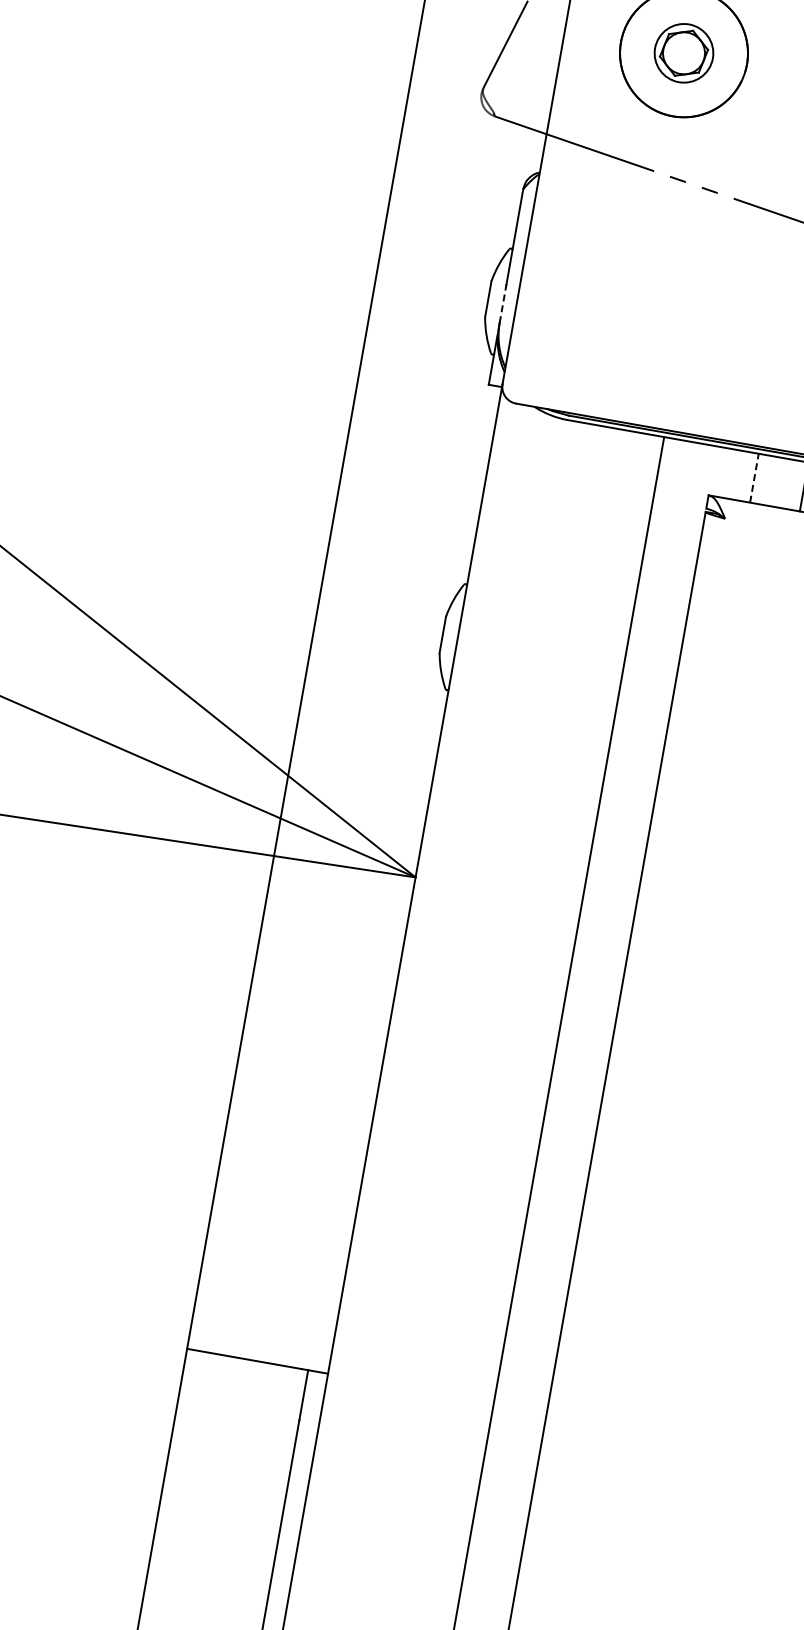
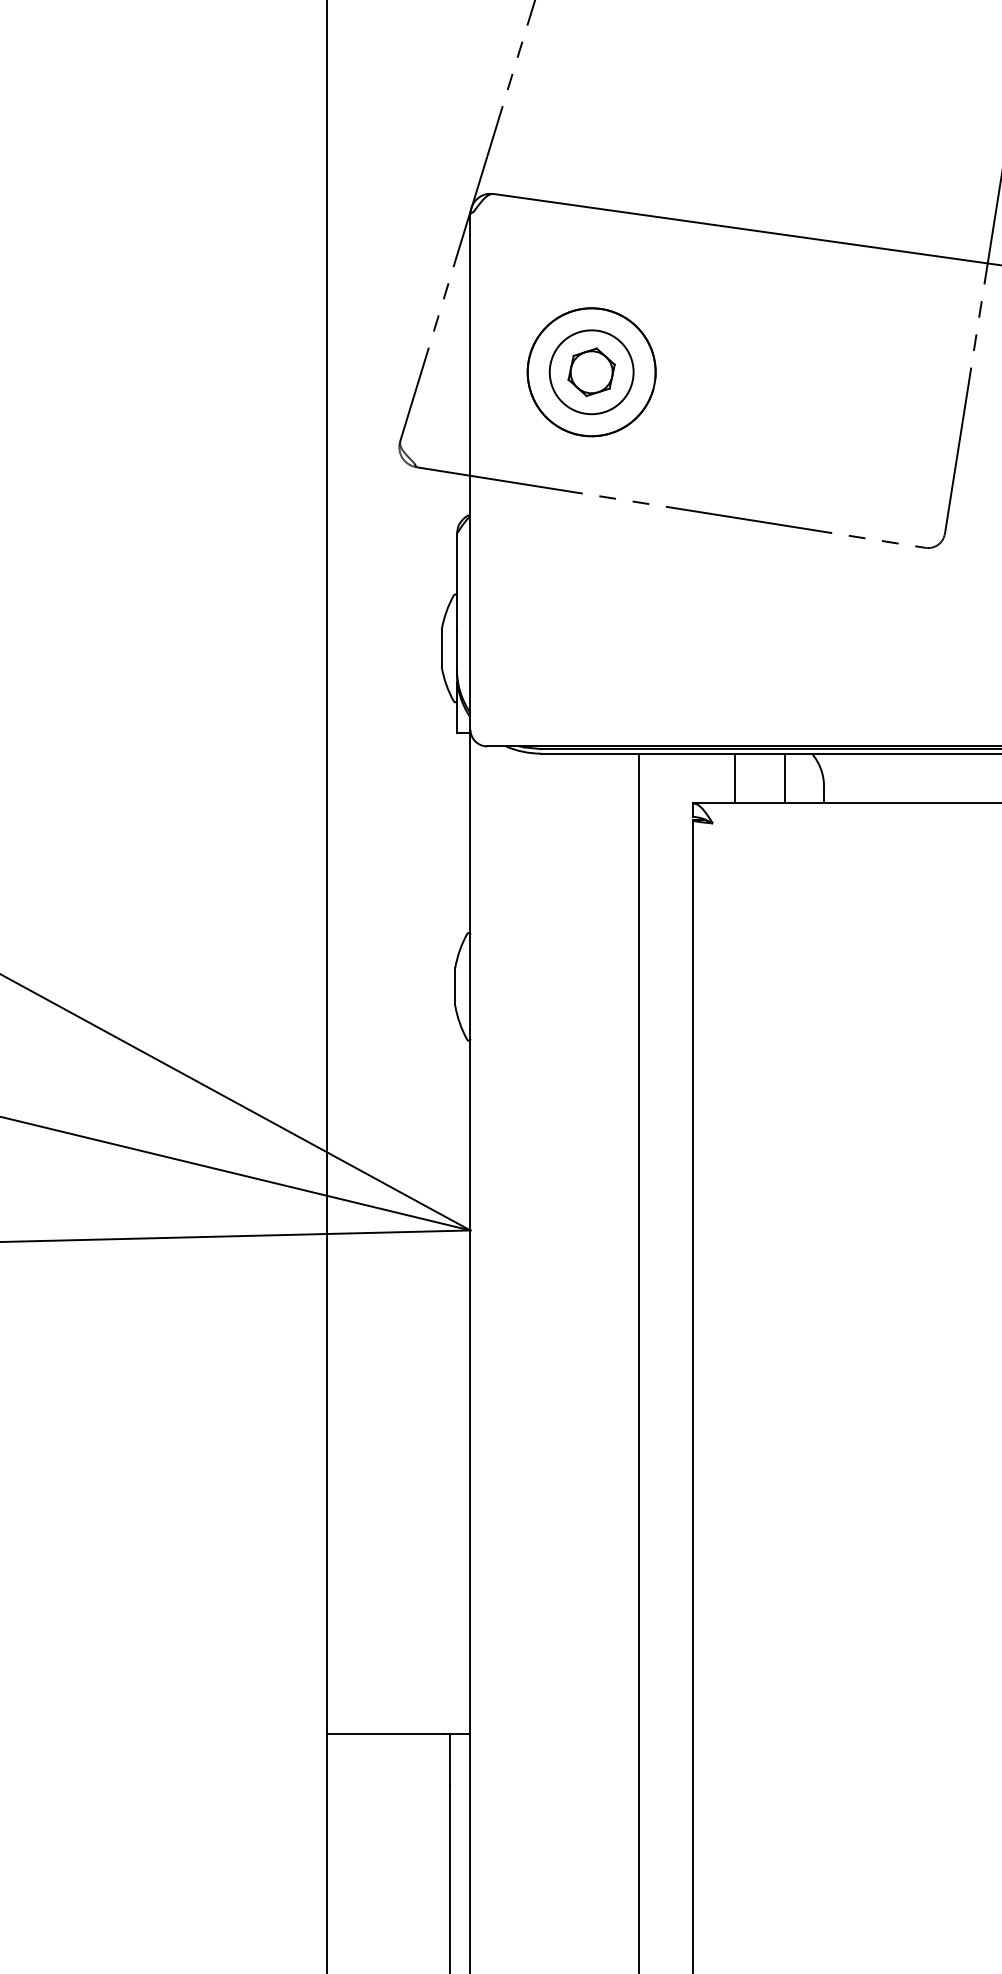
circle: (683, 53) -> (591, 372), size x1.43
line: (502, 304) -> (456, 651), dashed -> solid
line: (754, 478) -> (734, 778), dashed -> solid

